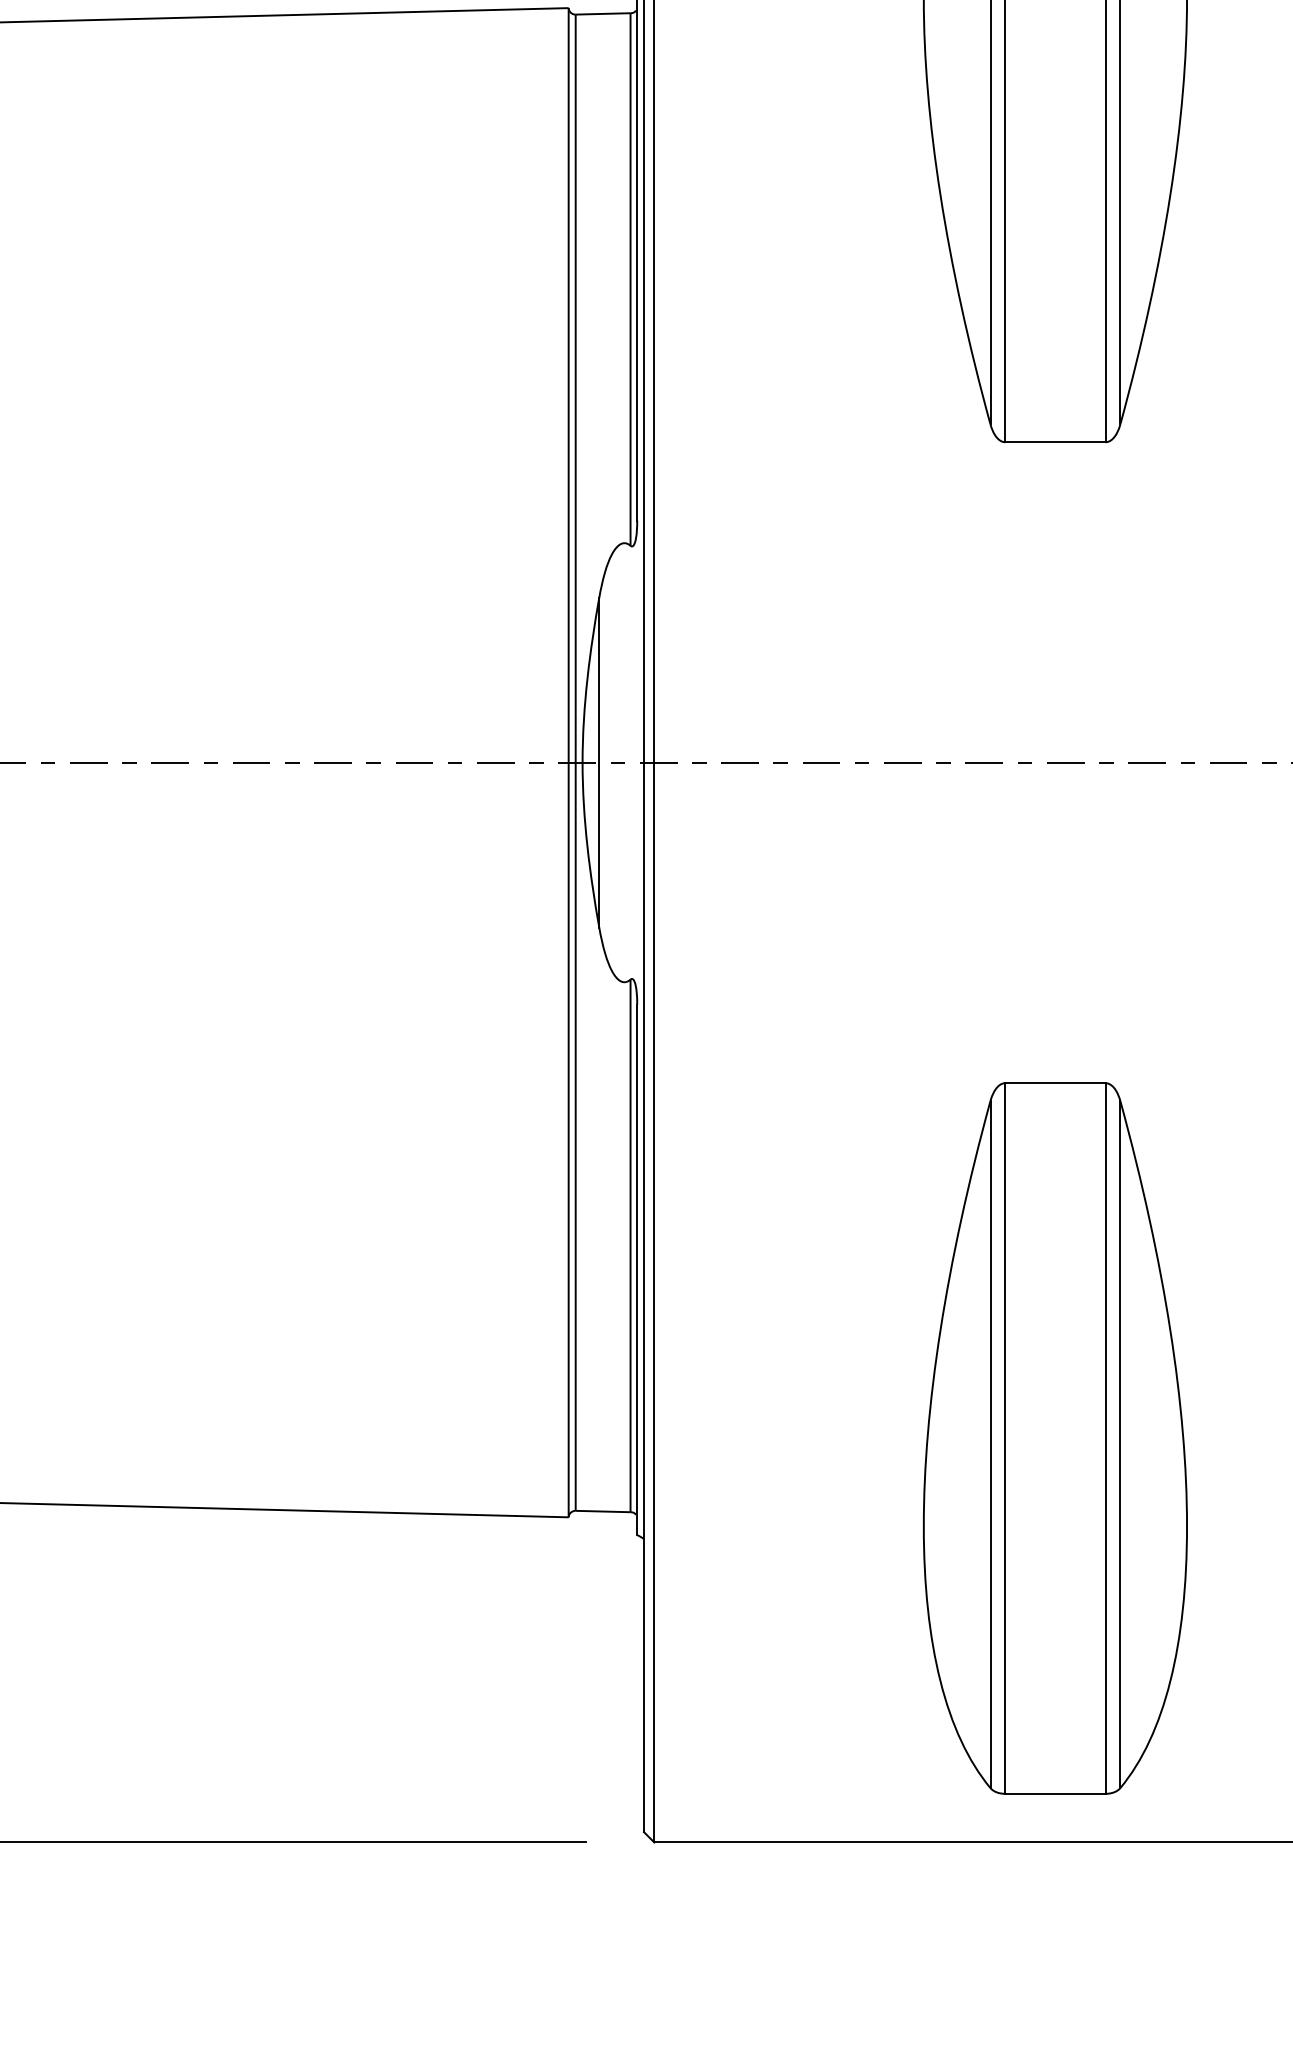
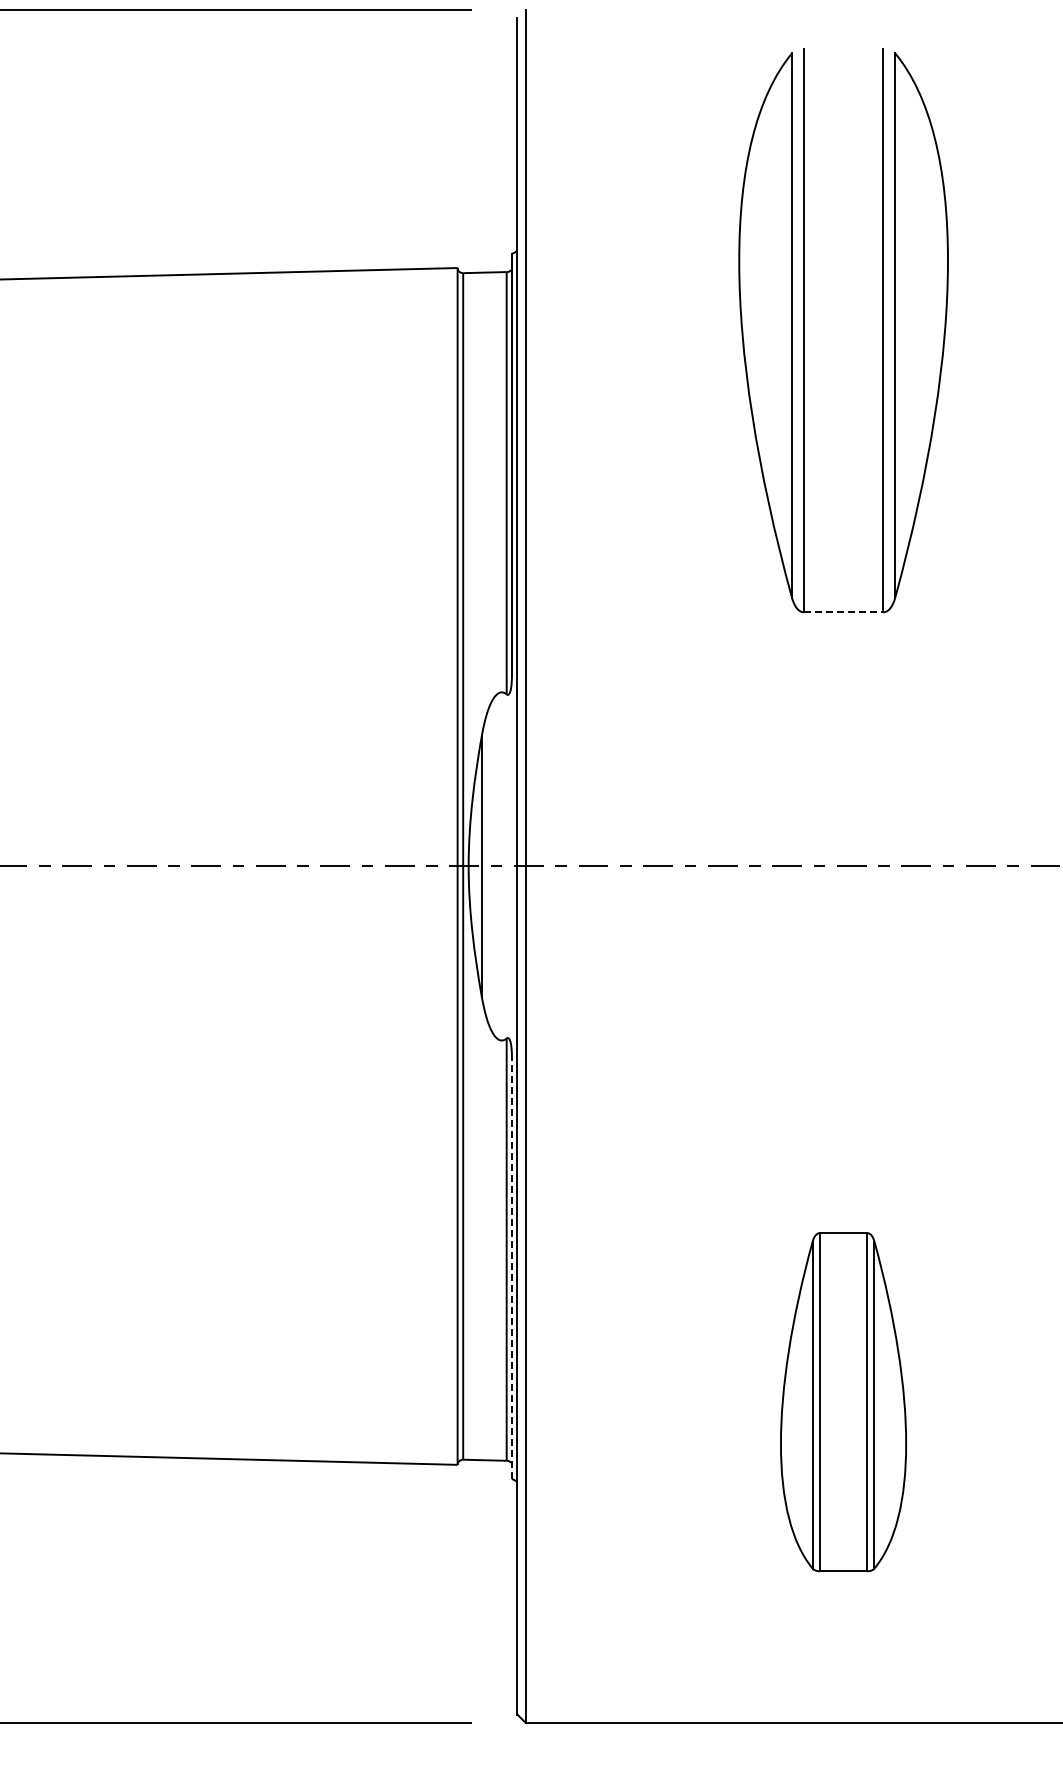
line: (1055, 442) -> (843, 612), solid -> dashed
line: (636, 1269) -> (511, 1268), solid -> dashed
part: (1055, 1437) -> (843, 1401), size x0.6

